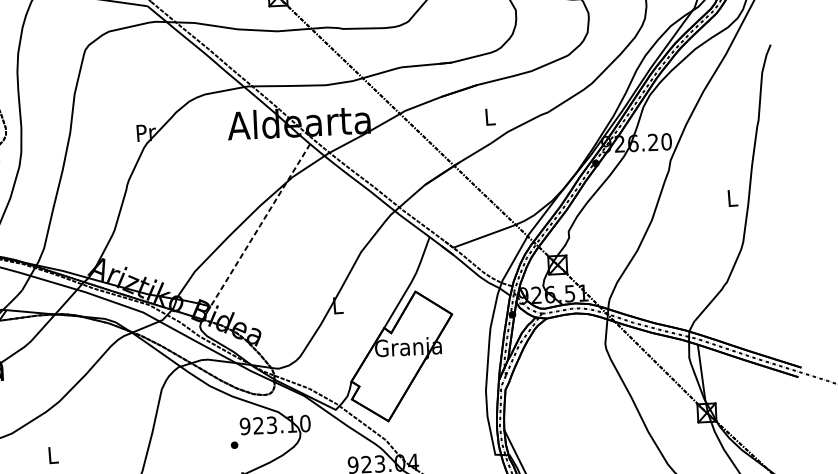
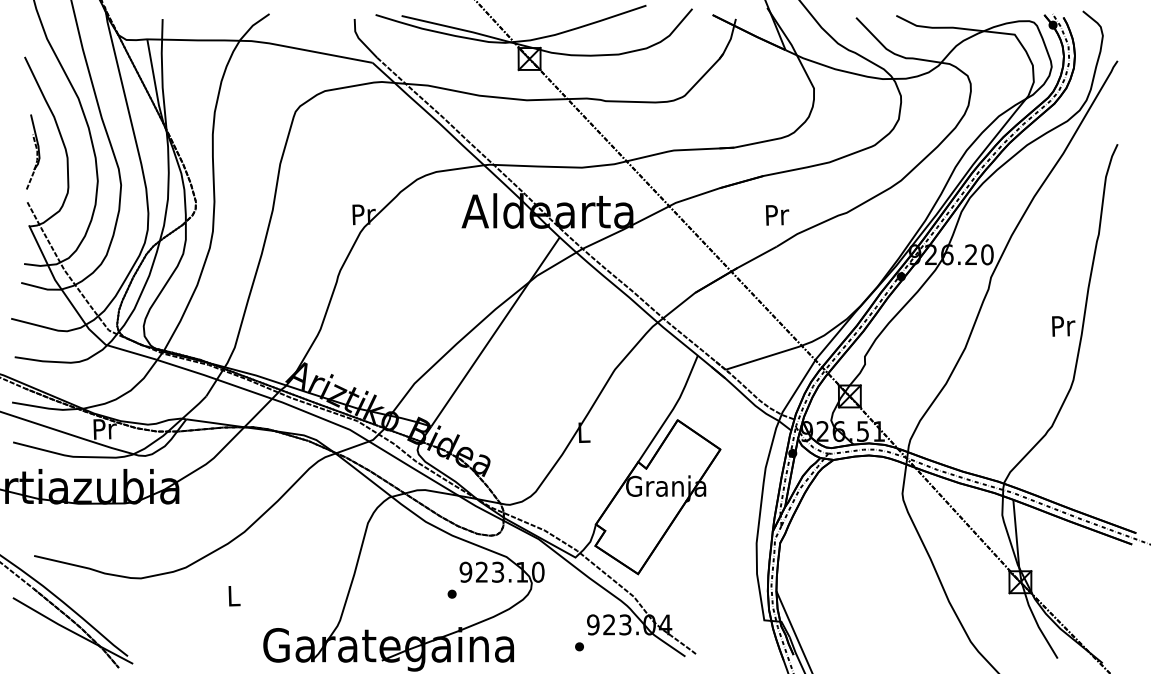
text: (490, 117) -> (777, 215), L -> Pr
text: (732, 198) -> (1063, 326), L -> Pr
line: (260, 224) -> (495, 331), dashed -> solid

